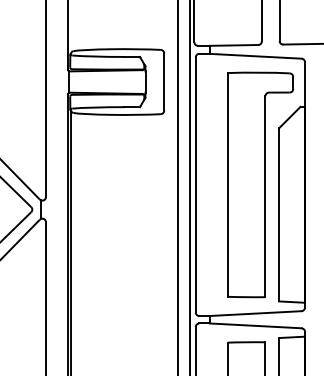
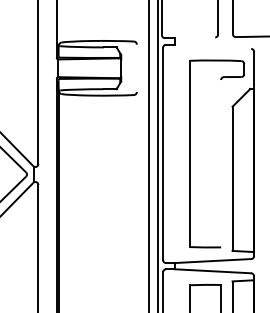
line: (233, 45) -> (194, 37), removed
line: (255, 55) -> (212, 46), removed
line: (163, 81) -> (136, 67), removed
line: (265, 196) -> (221, 163), removed

